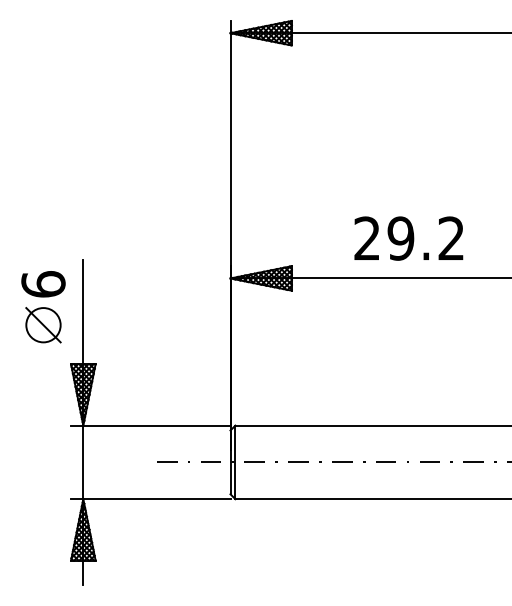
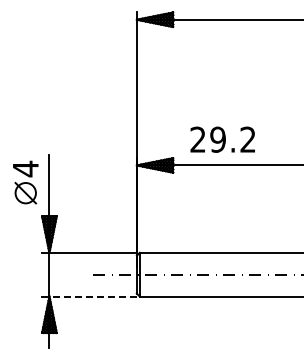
text: (408, 238) -> (222, 139), moved
text: (43, 283) -> (25, 168), 6 -> 4
line: (157, 499) -> (93, 296), solid -> dashed

